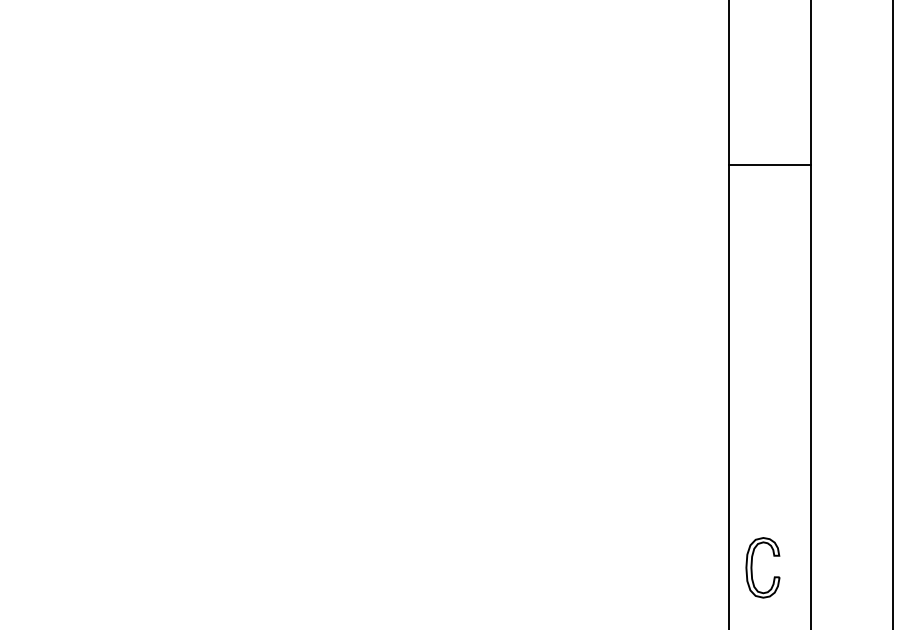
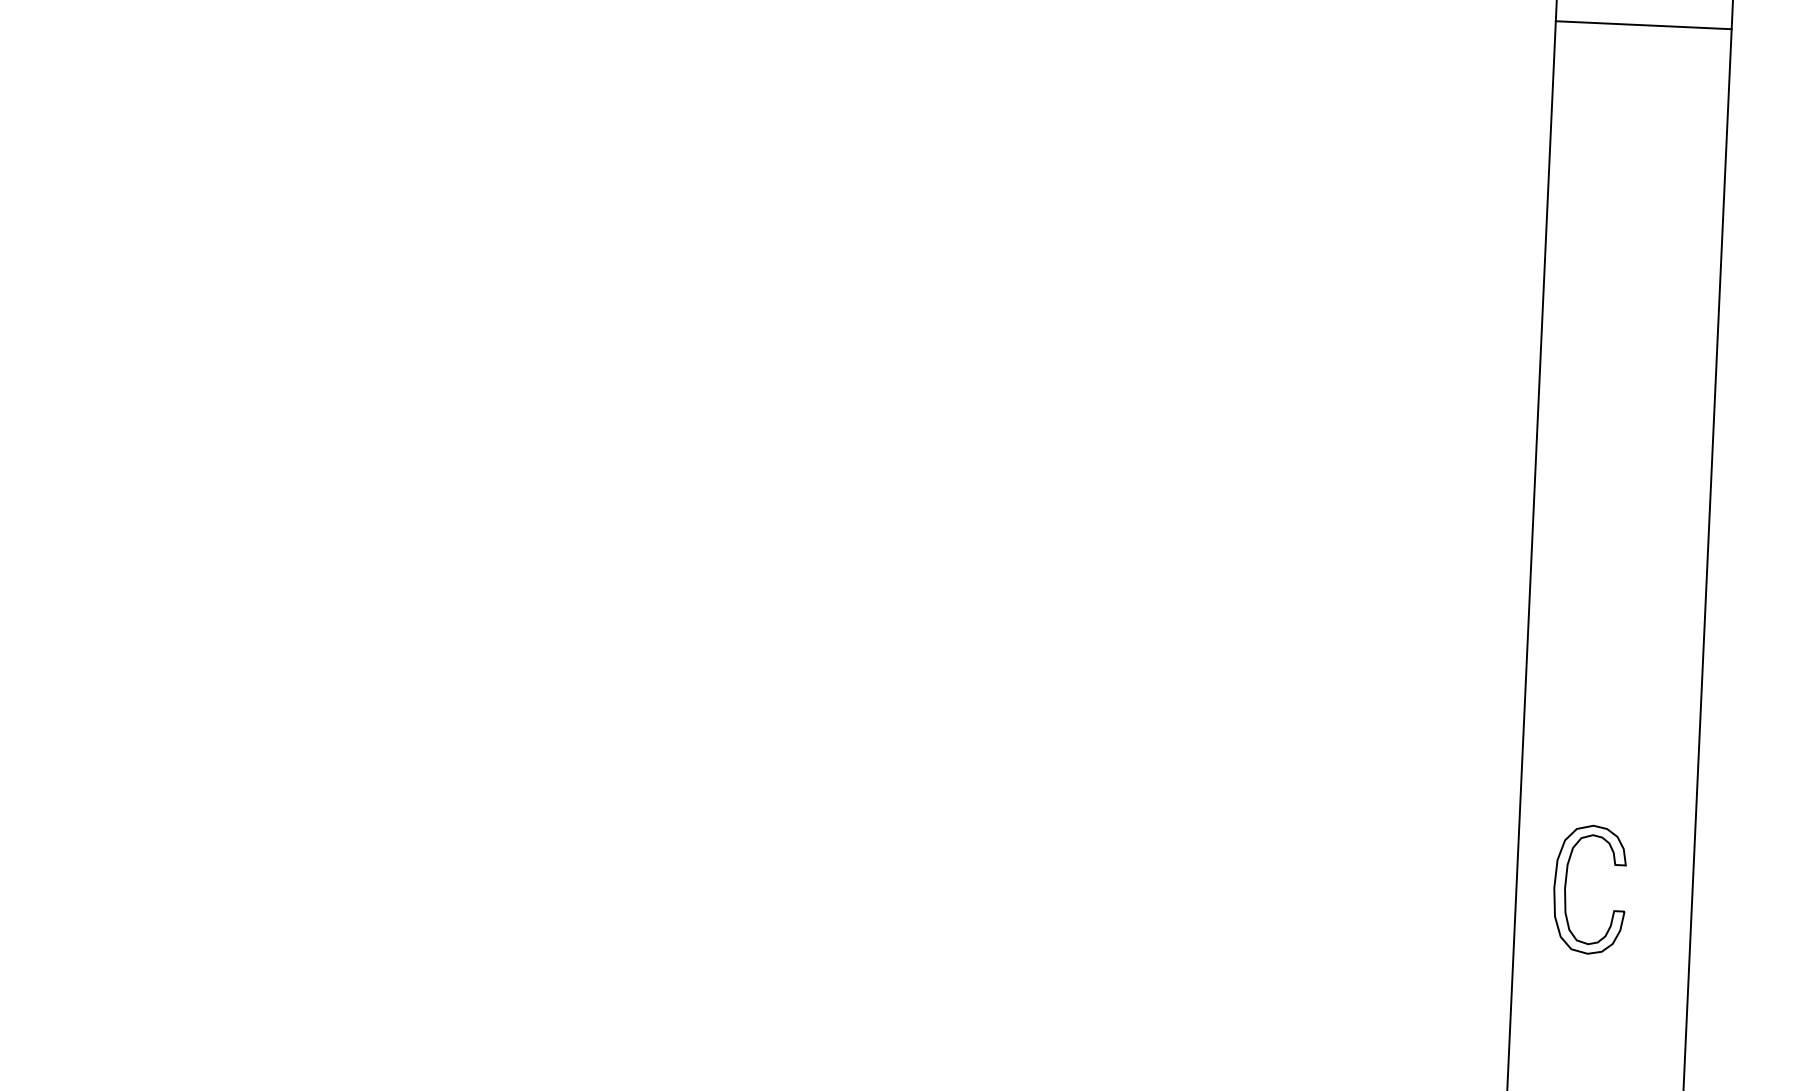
line: (769, 164) -> (1643, 24), moved
part: (752, 567) -> (1567, 887), moved

